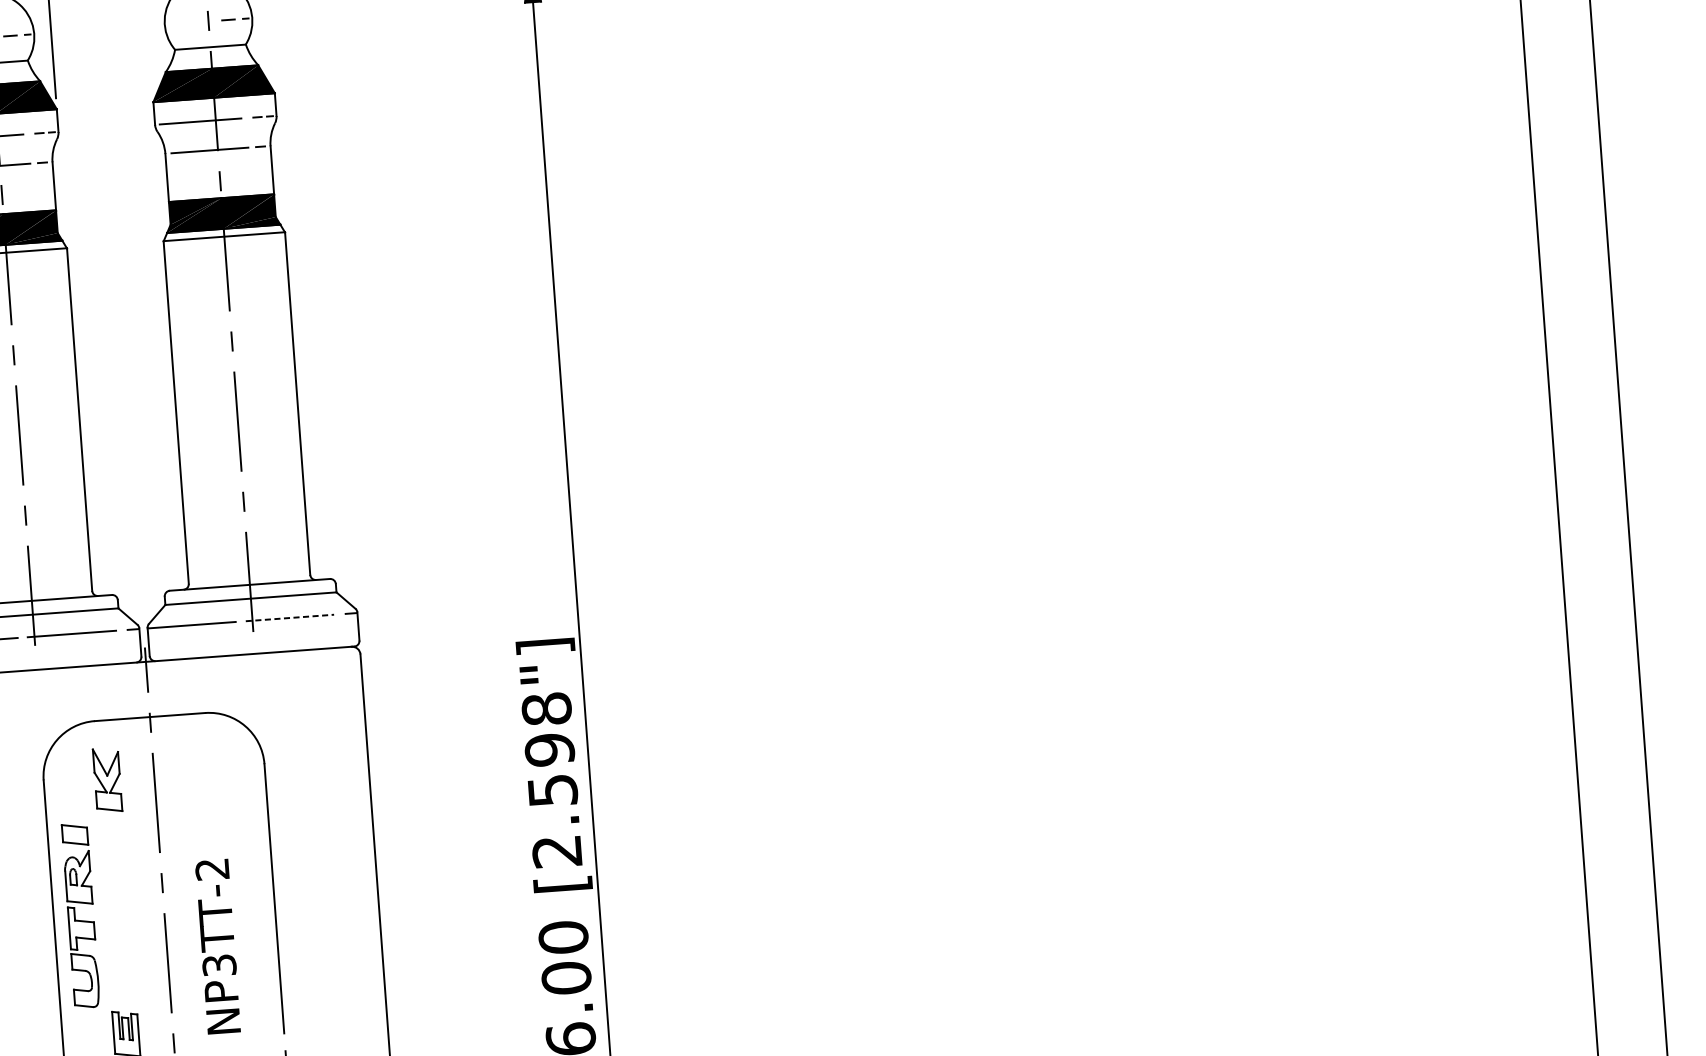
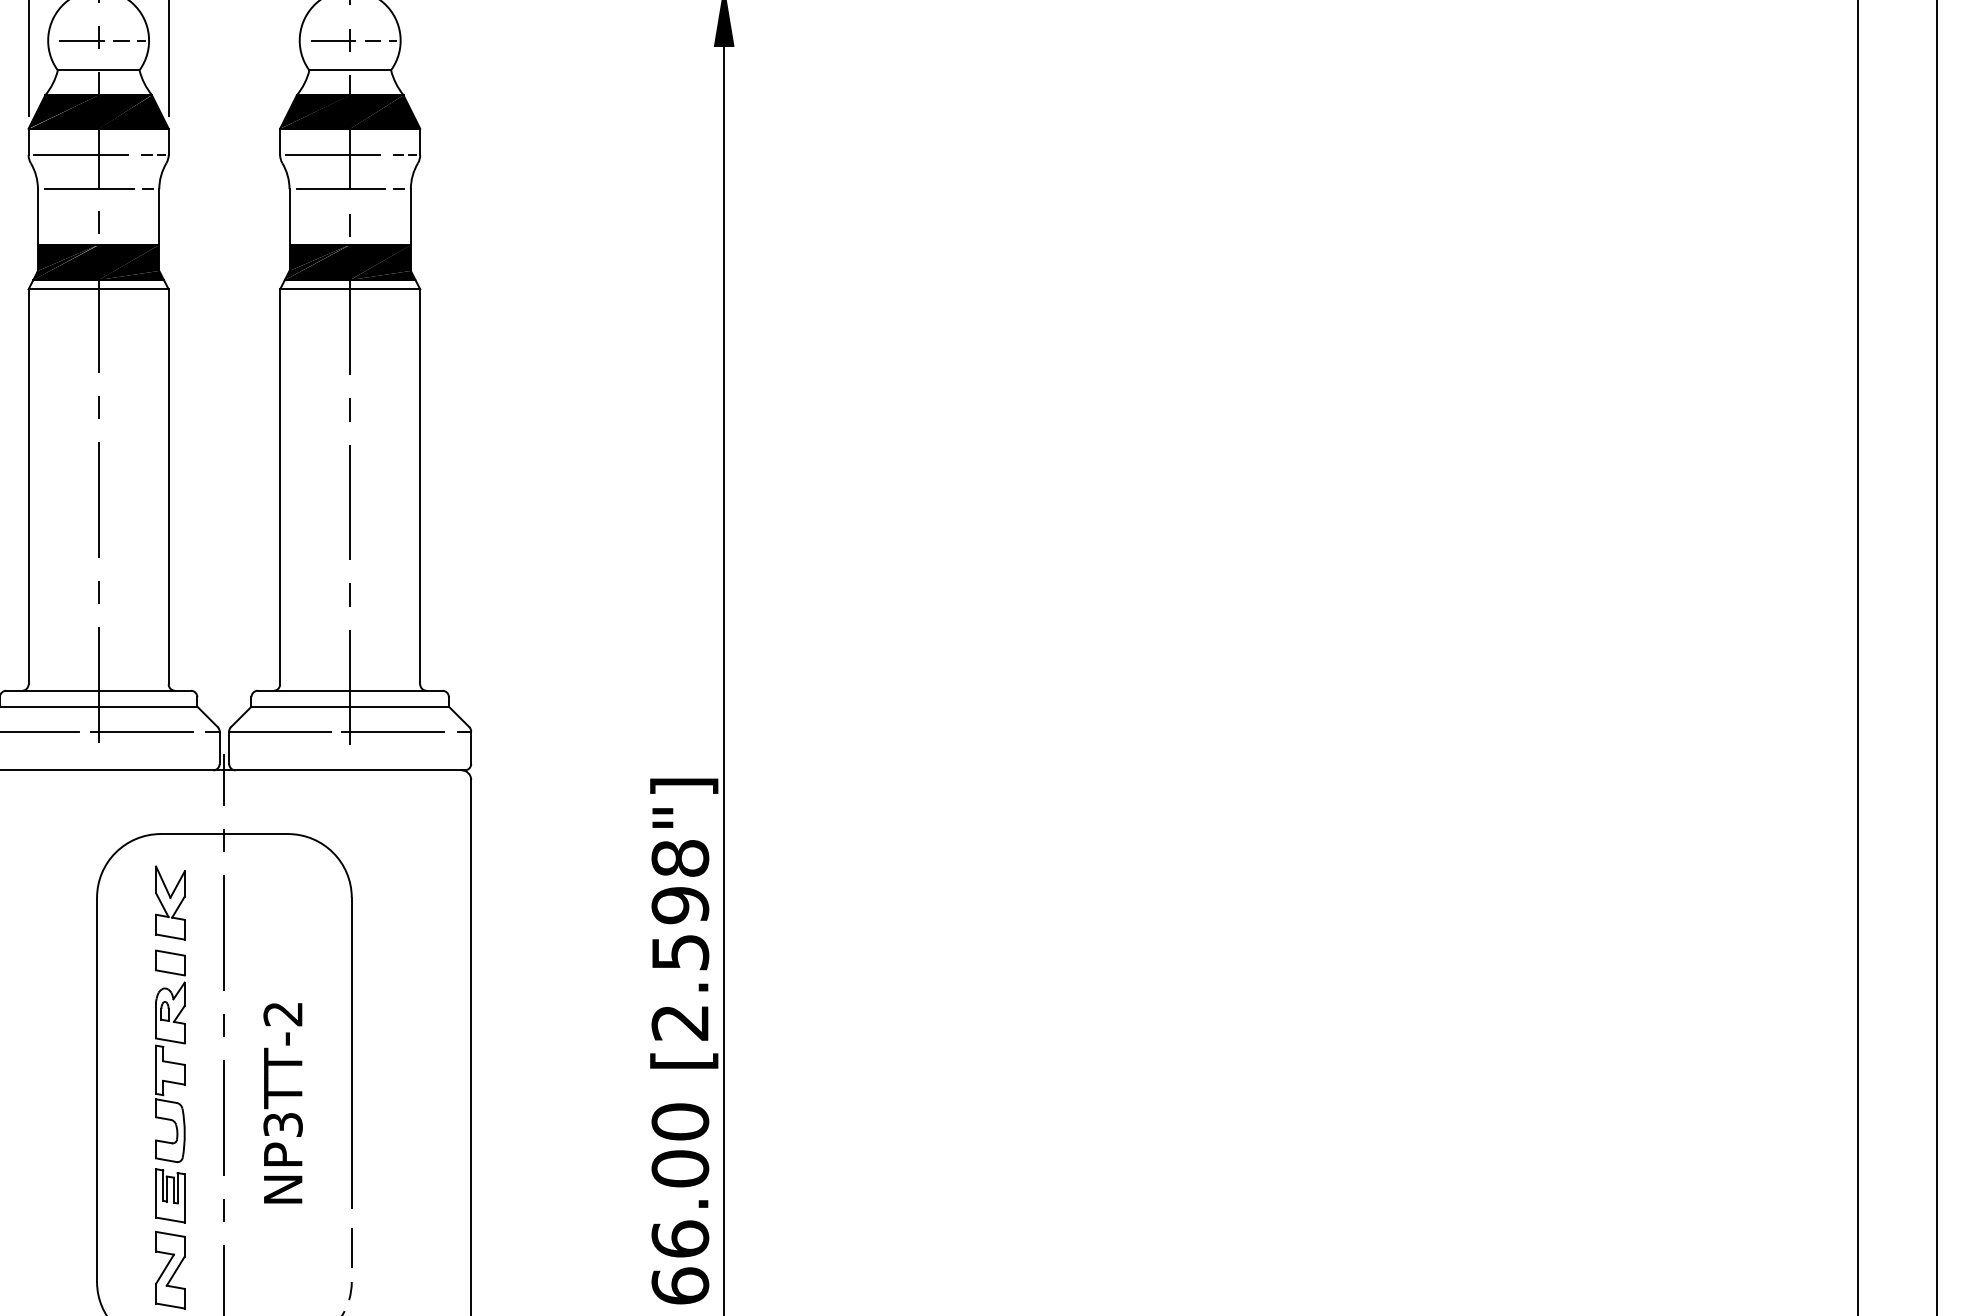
line: (194, 22) -> (333, 40), added
line: (290, 618) -> (393, 732), dashed -> solid
part: (81, 915) -> (170, 1056), moved

